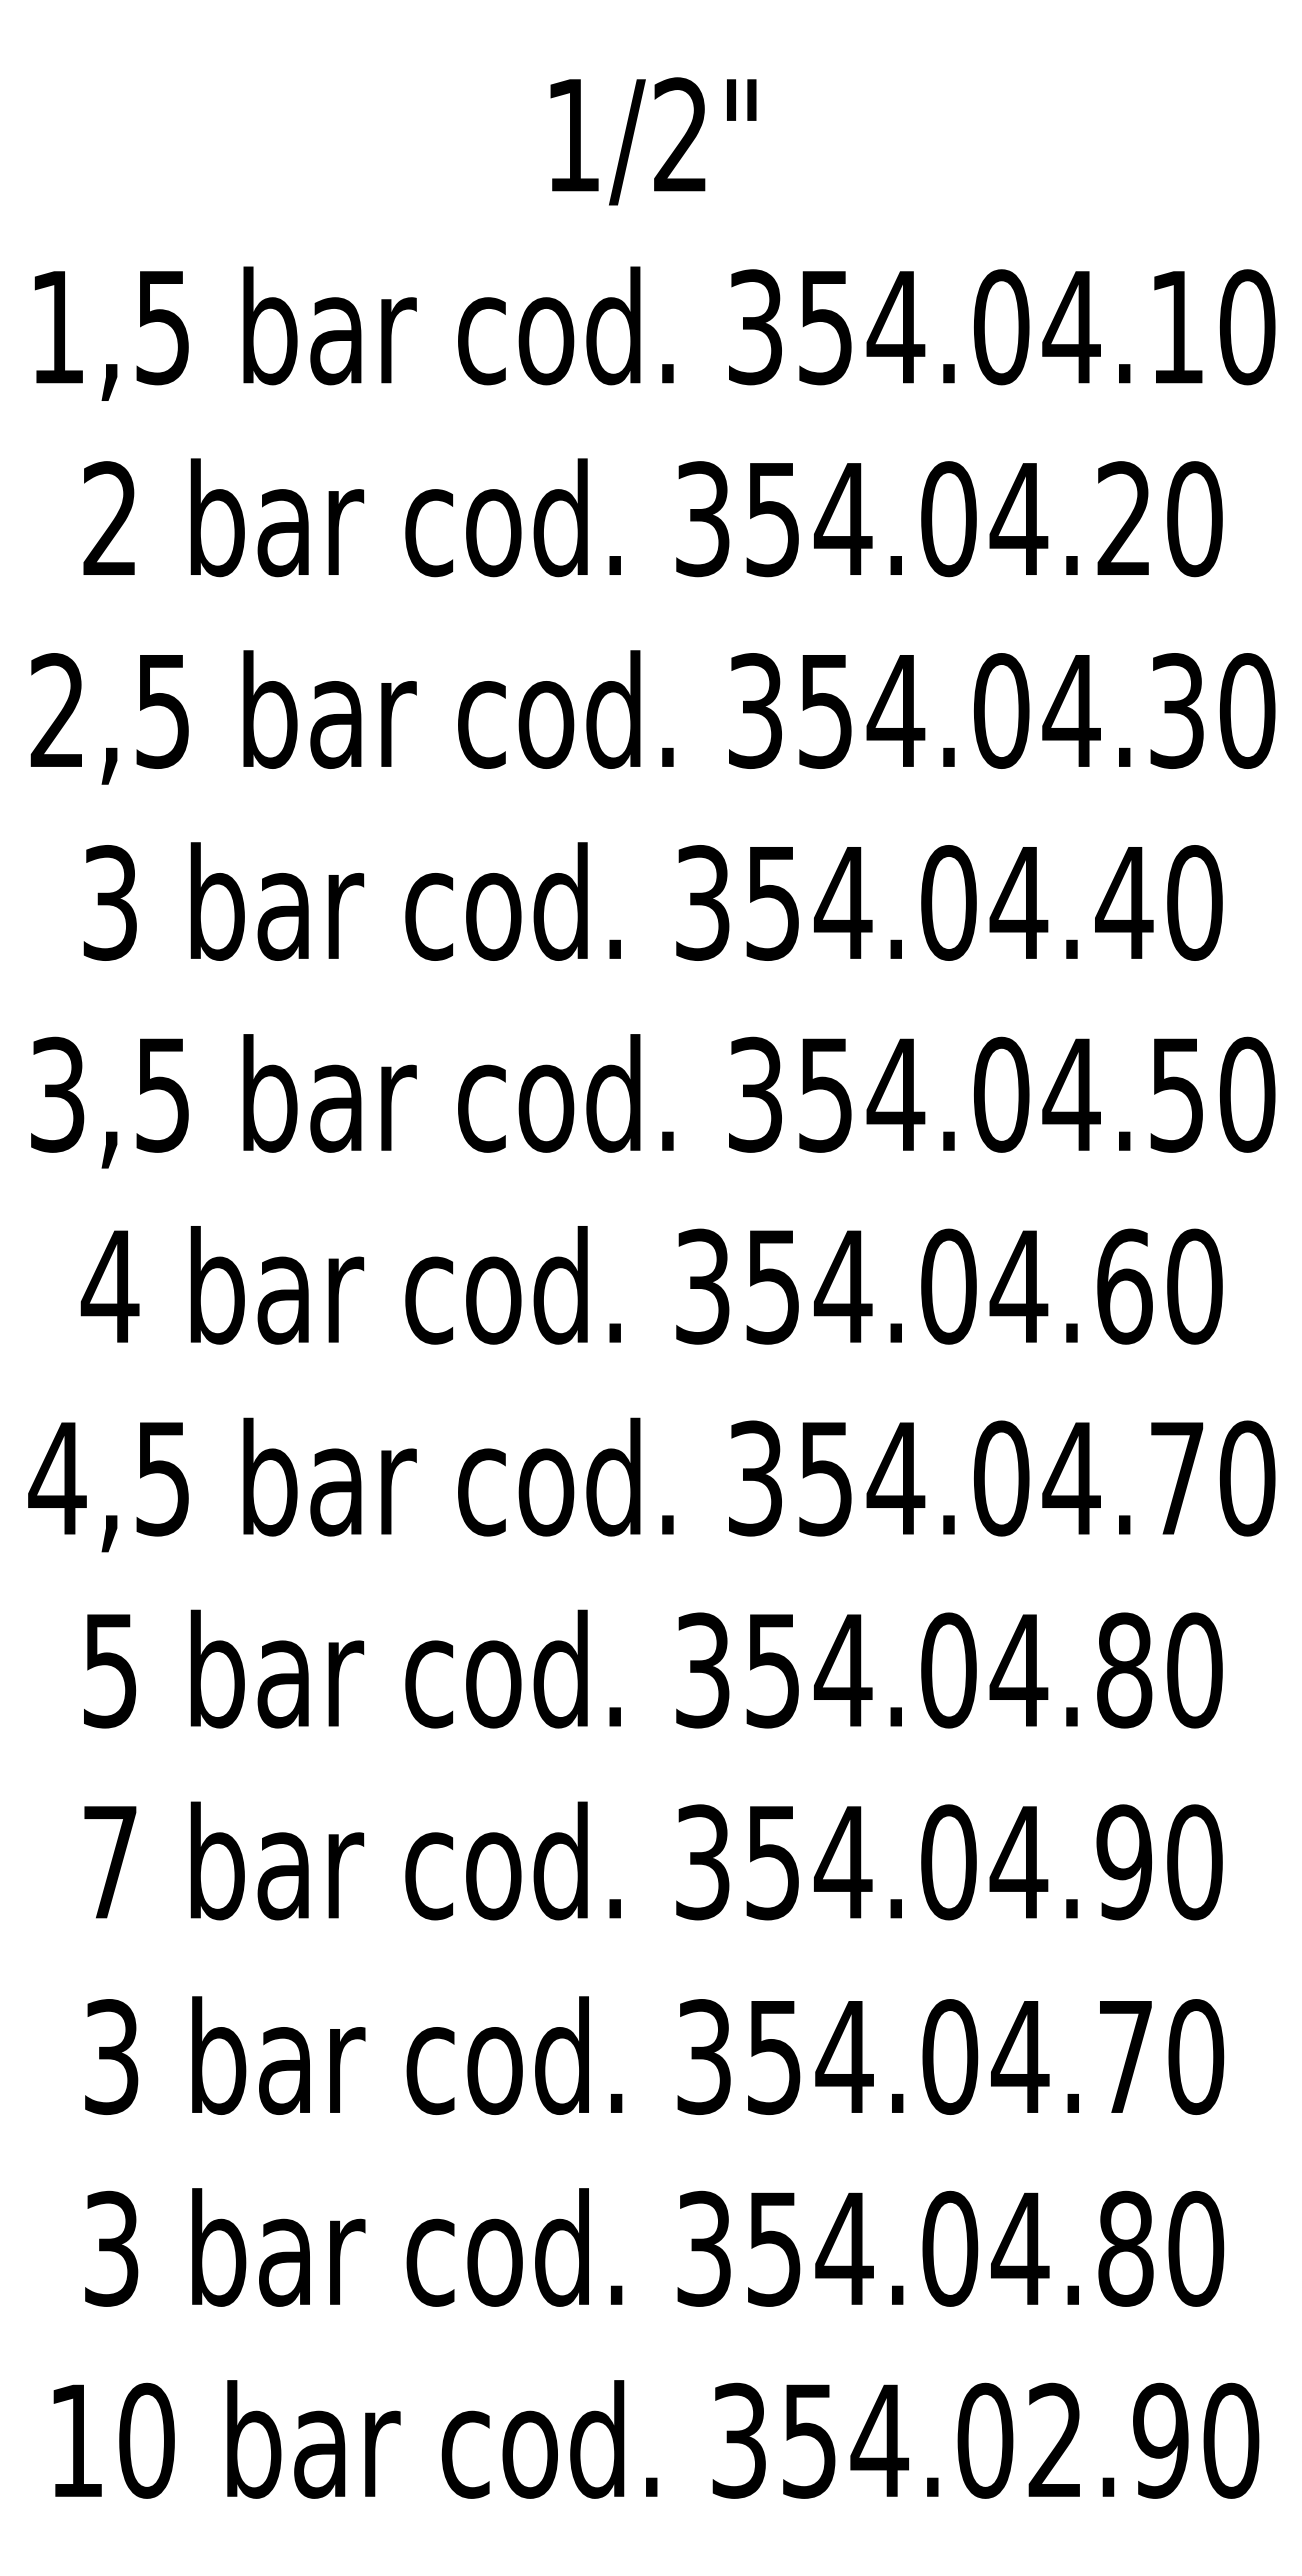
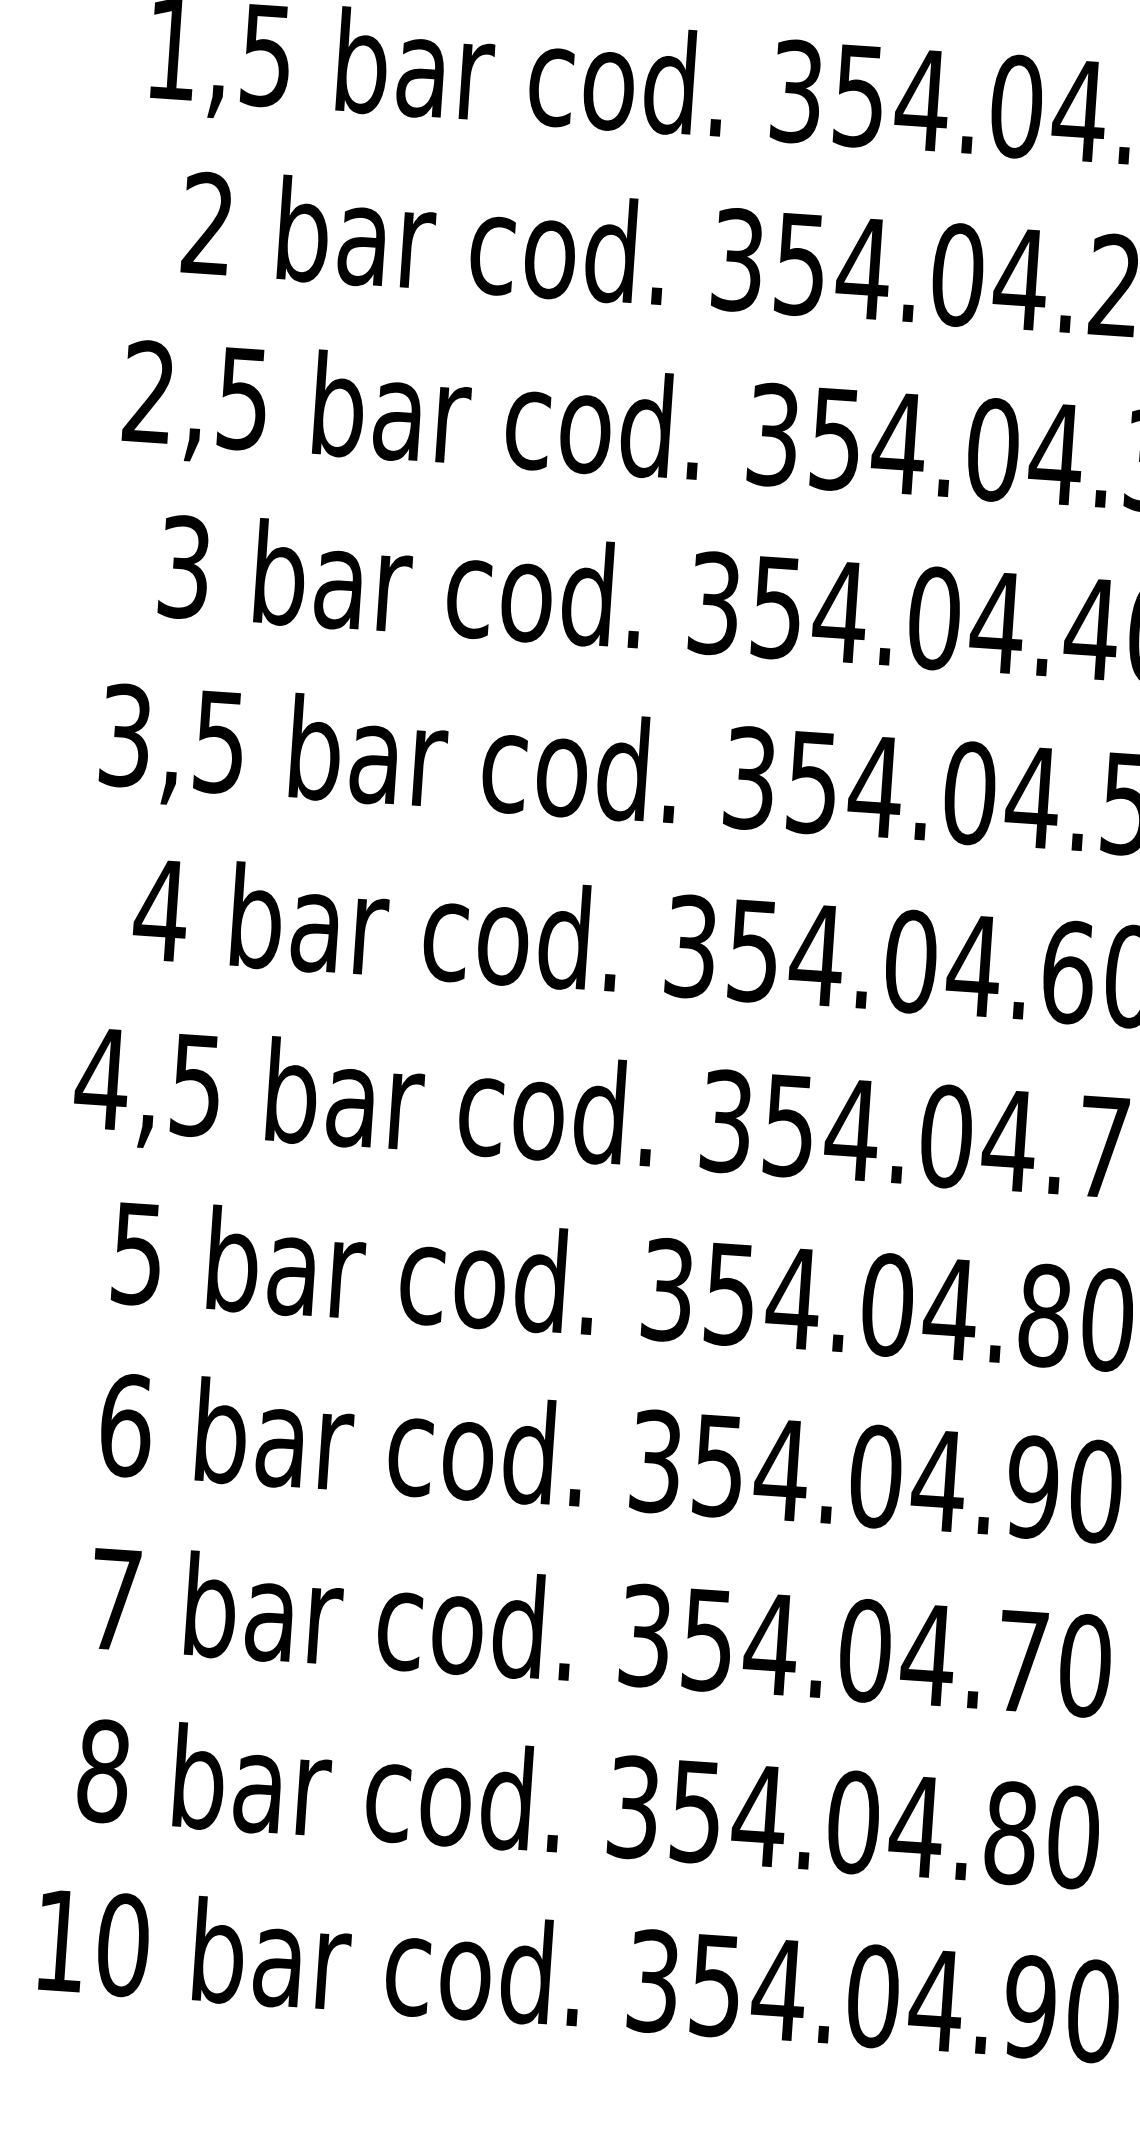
text: (110, 1862) -> (126, 1425), 7 -> 6
text: (111, 2057) -> (115, 1600), 3 -> 7
text: (111, 2248) -> (103, 1770), 3 -> 8
text: (1055, 2439) -> (936, 1999), 354.02.90 -> 354.04.90

